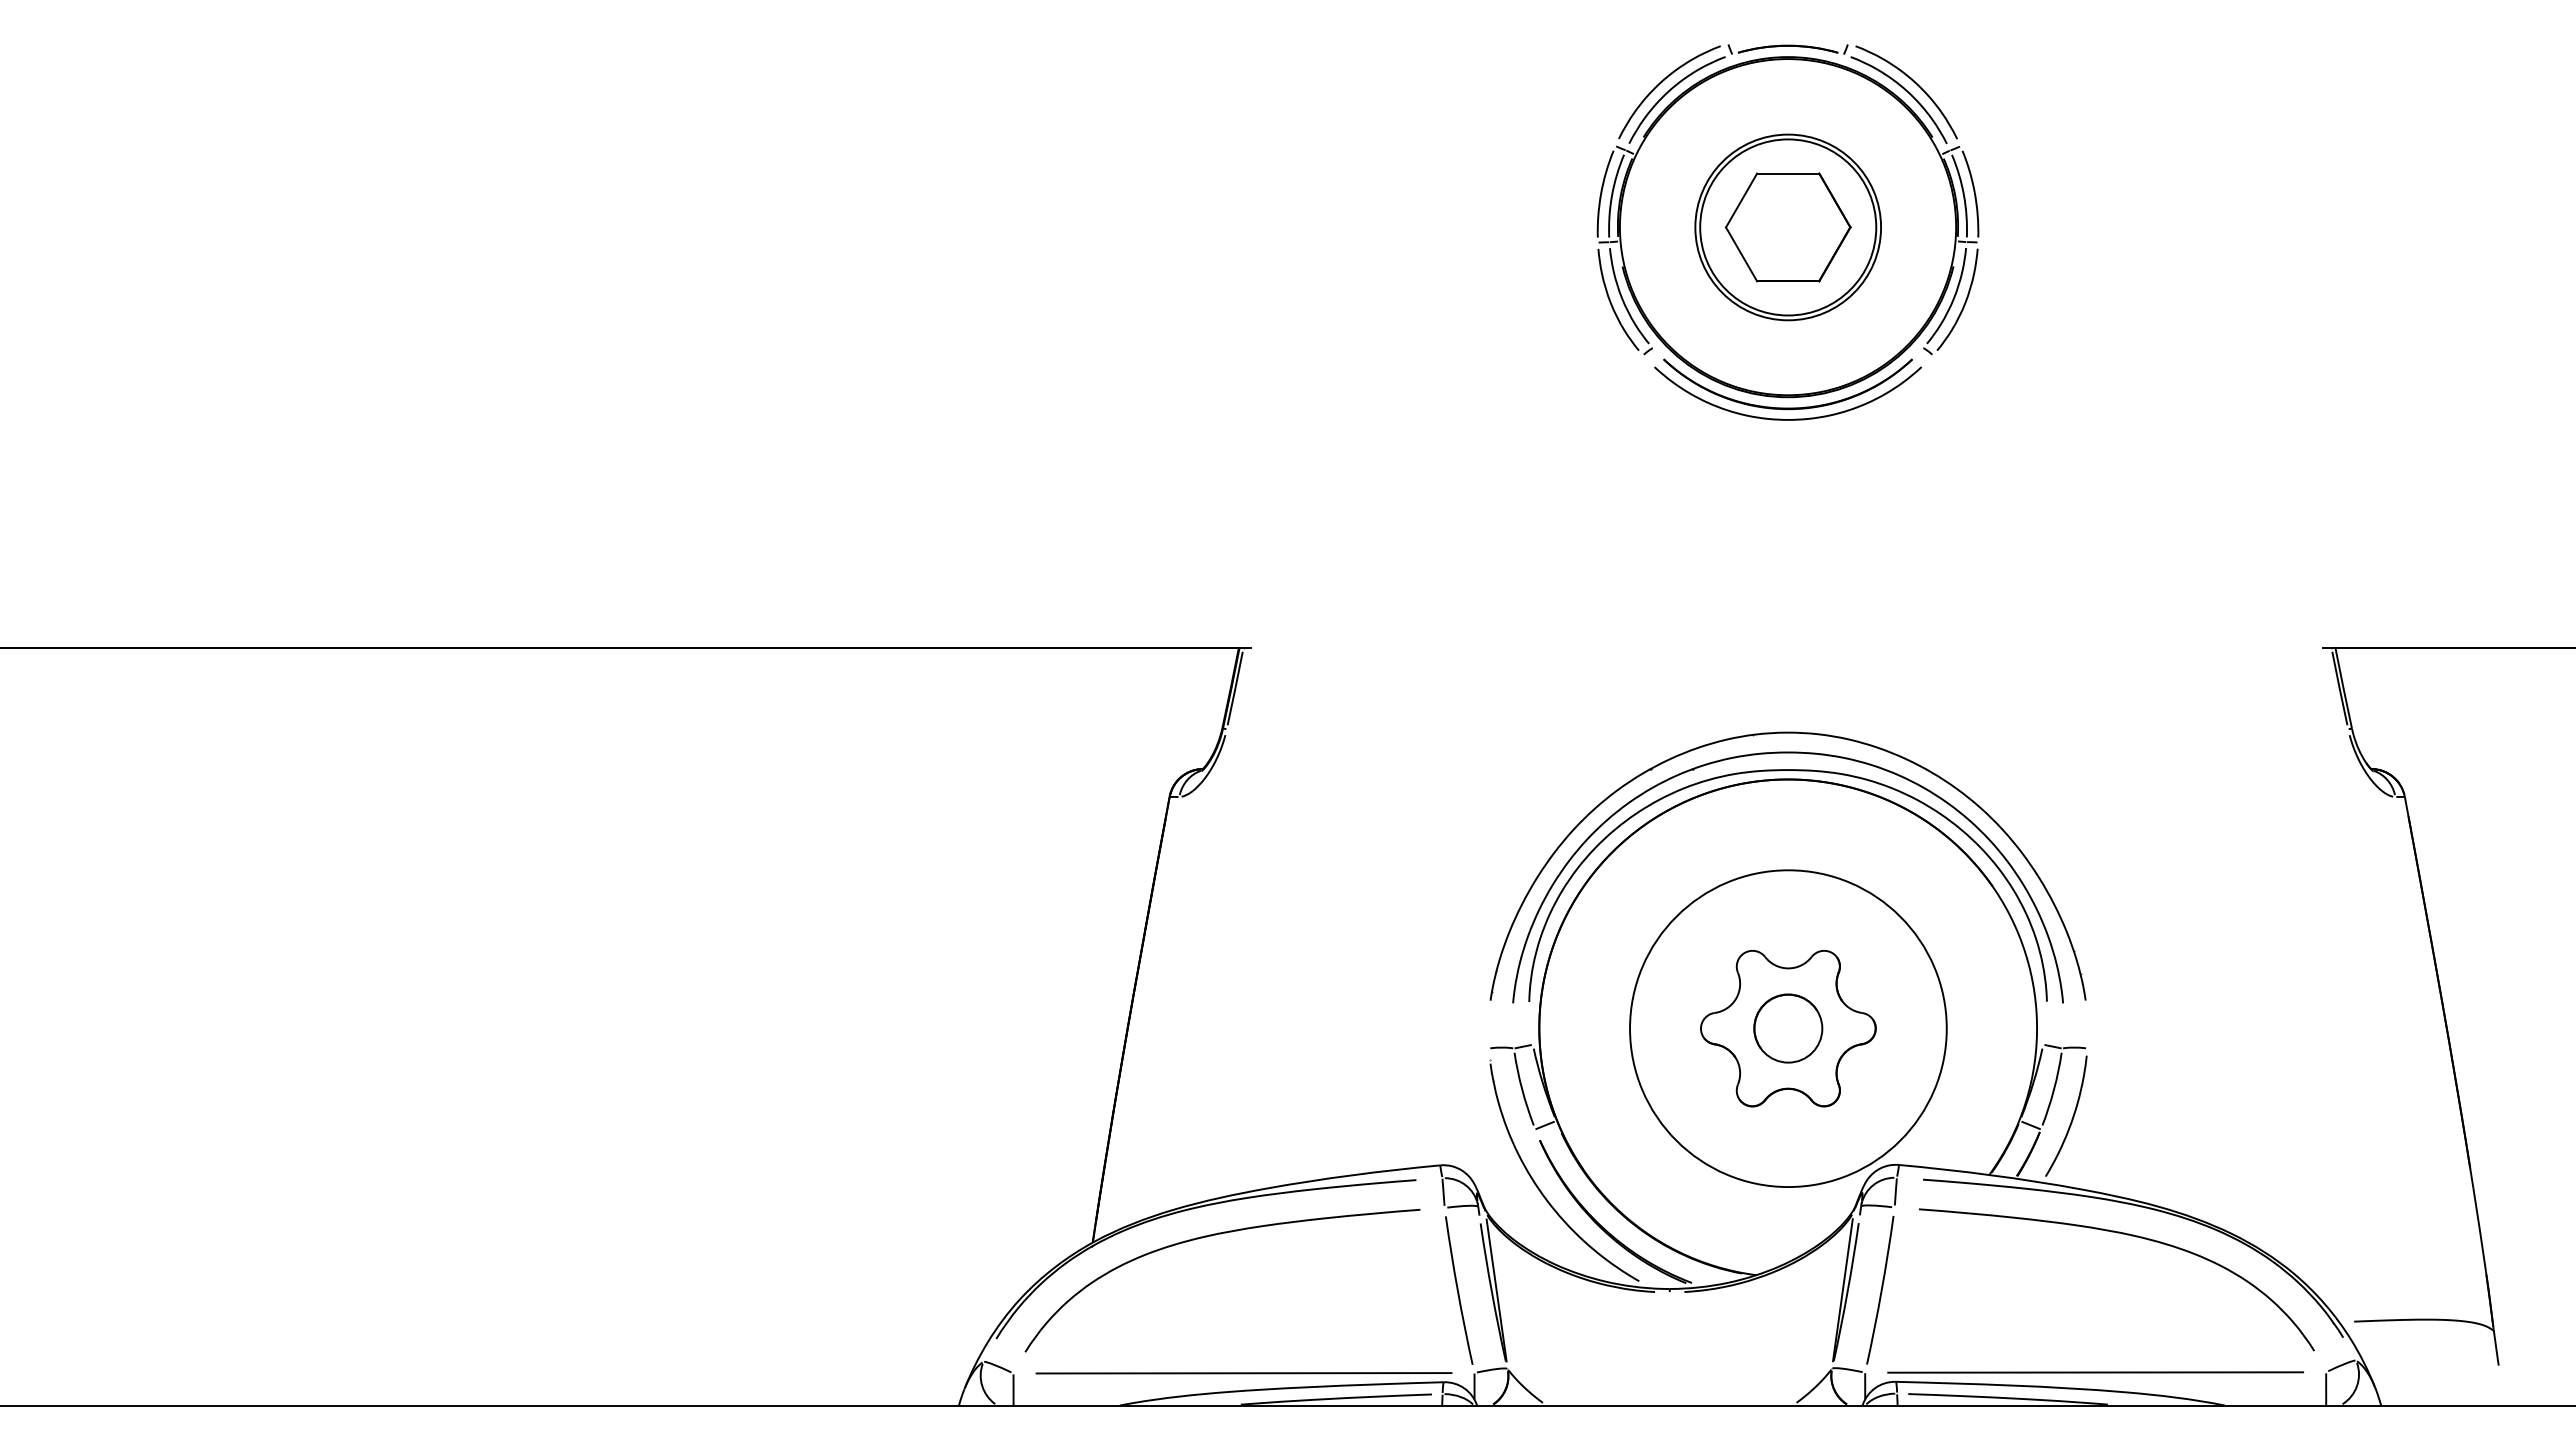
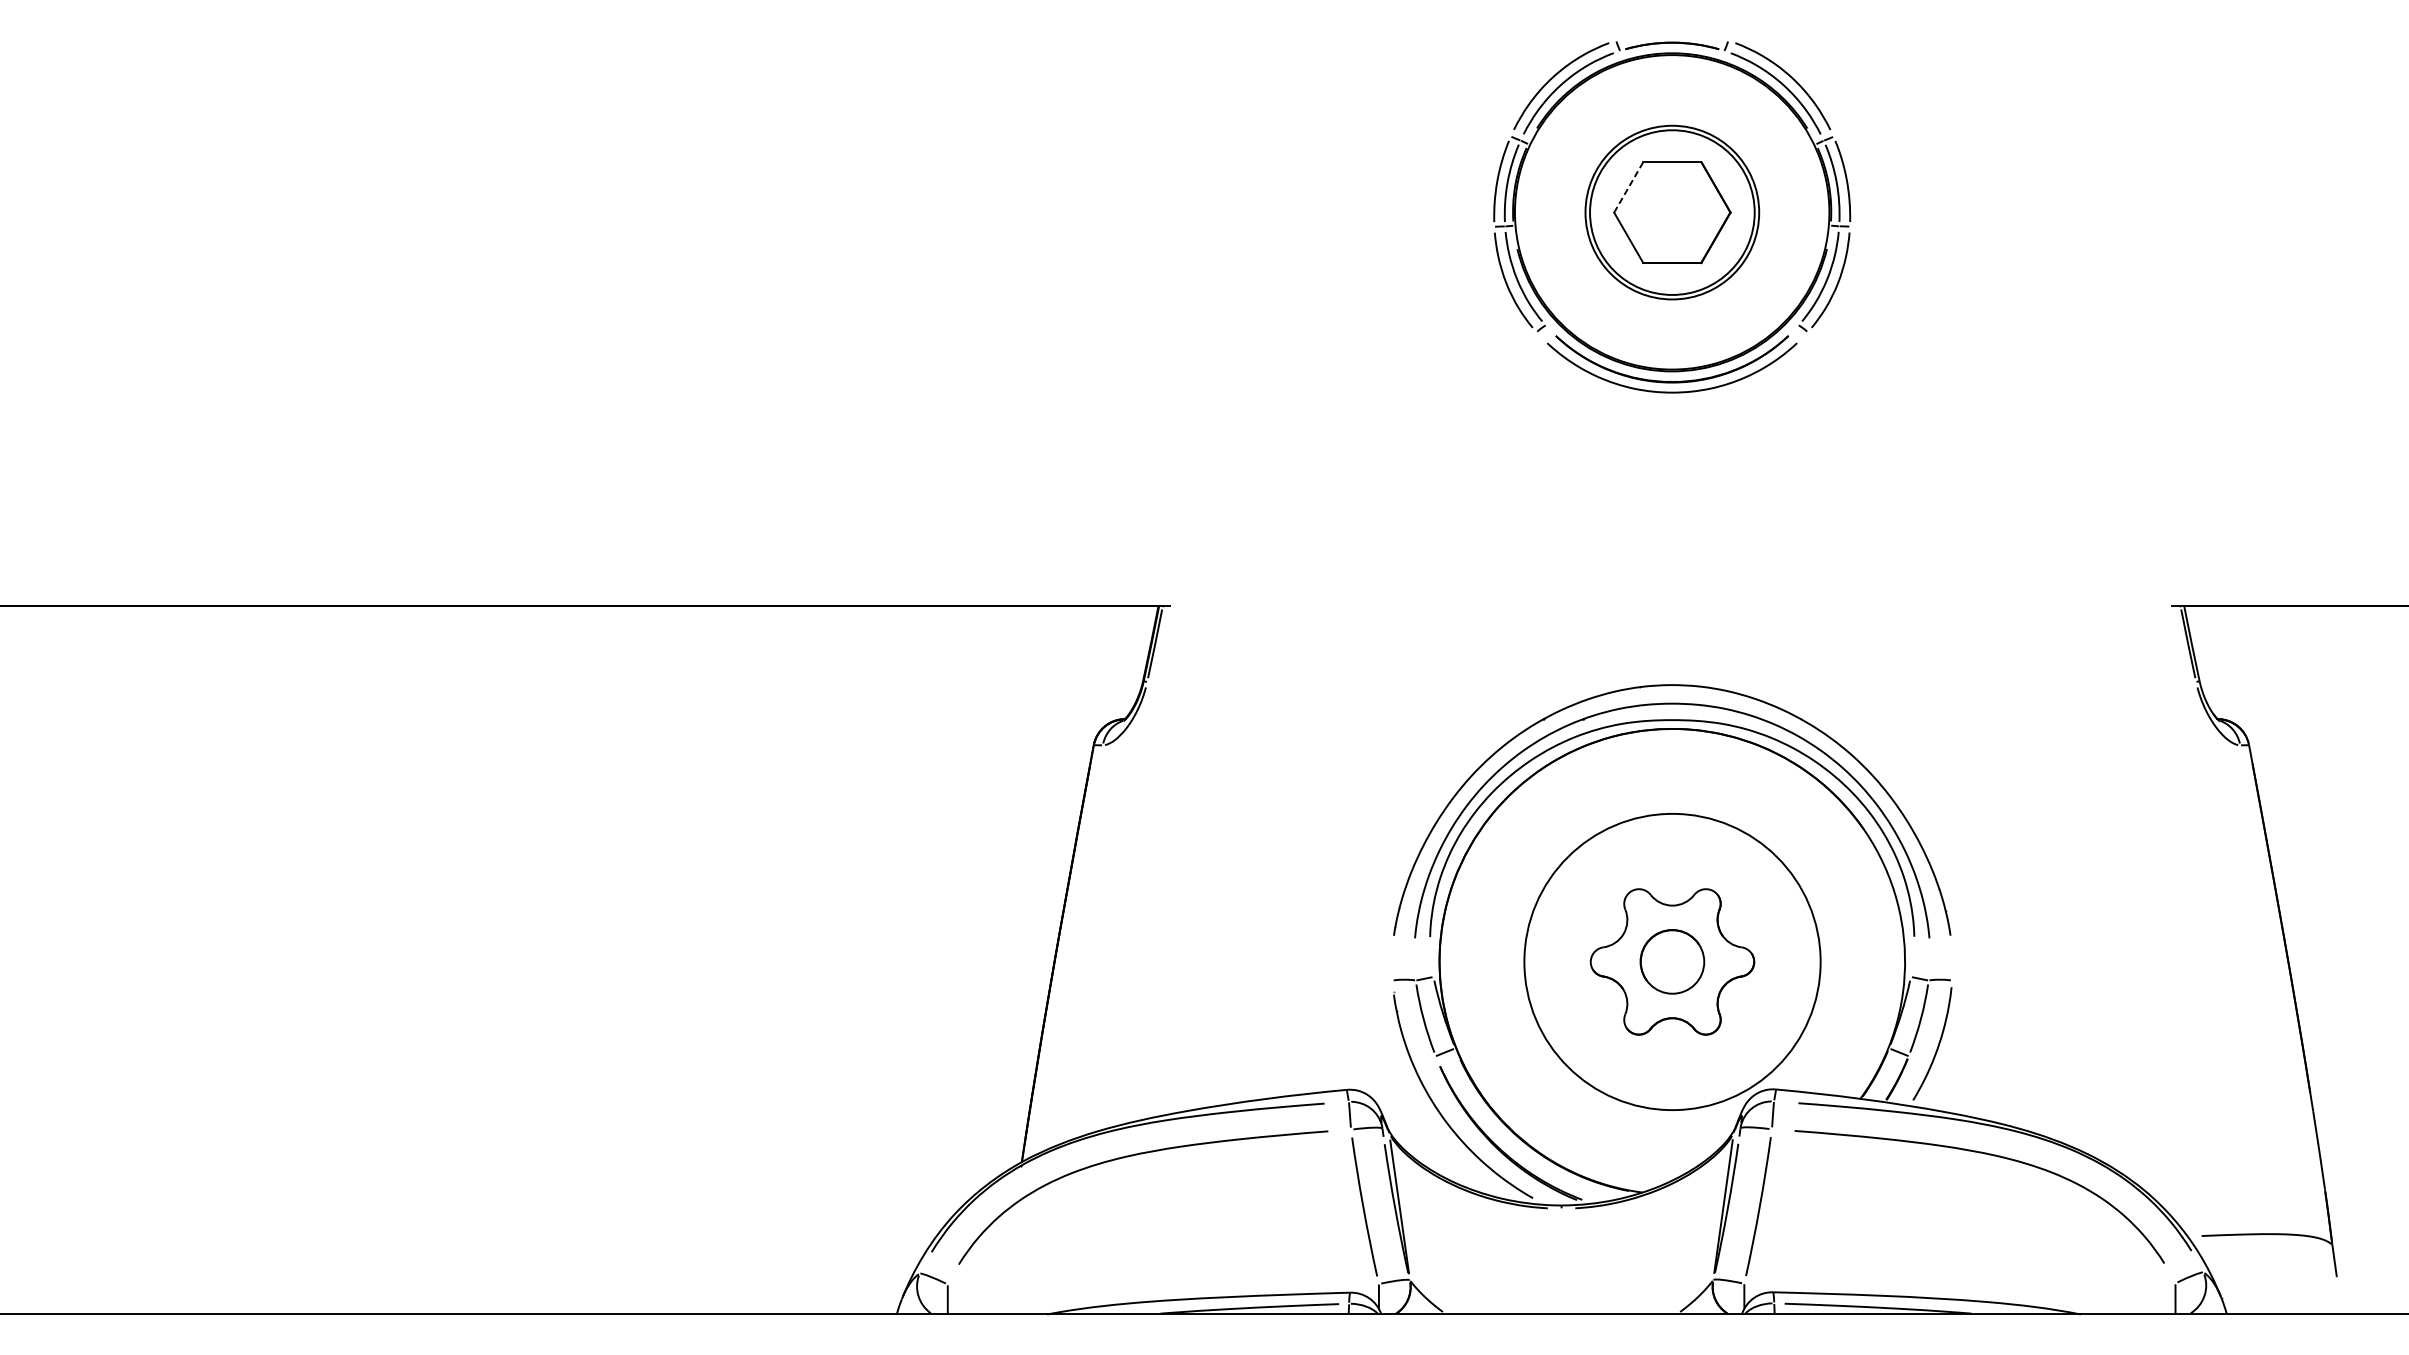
line: (1741, 200) -> (1628, 187), solid -> dashed
line: (2095, 1372) -> (1959, 1283), removed
line: (1243, 1373) -> (1162, 1284), removed

